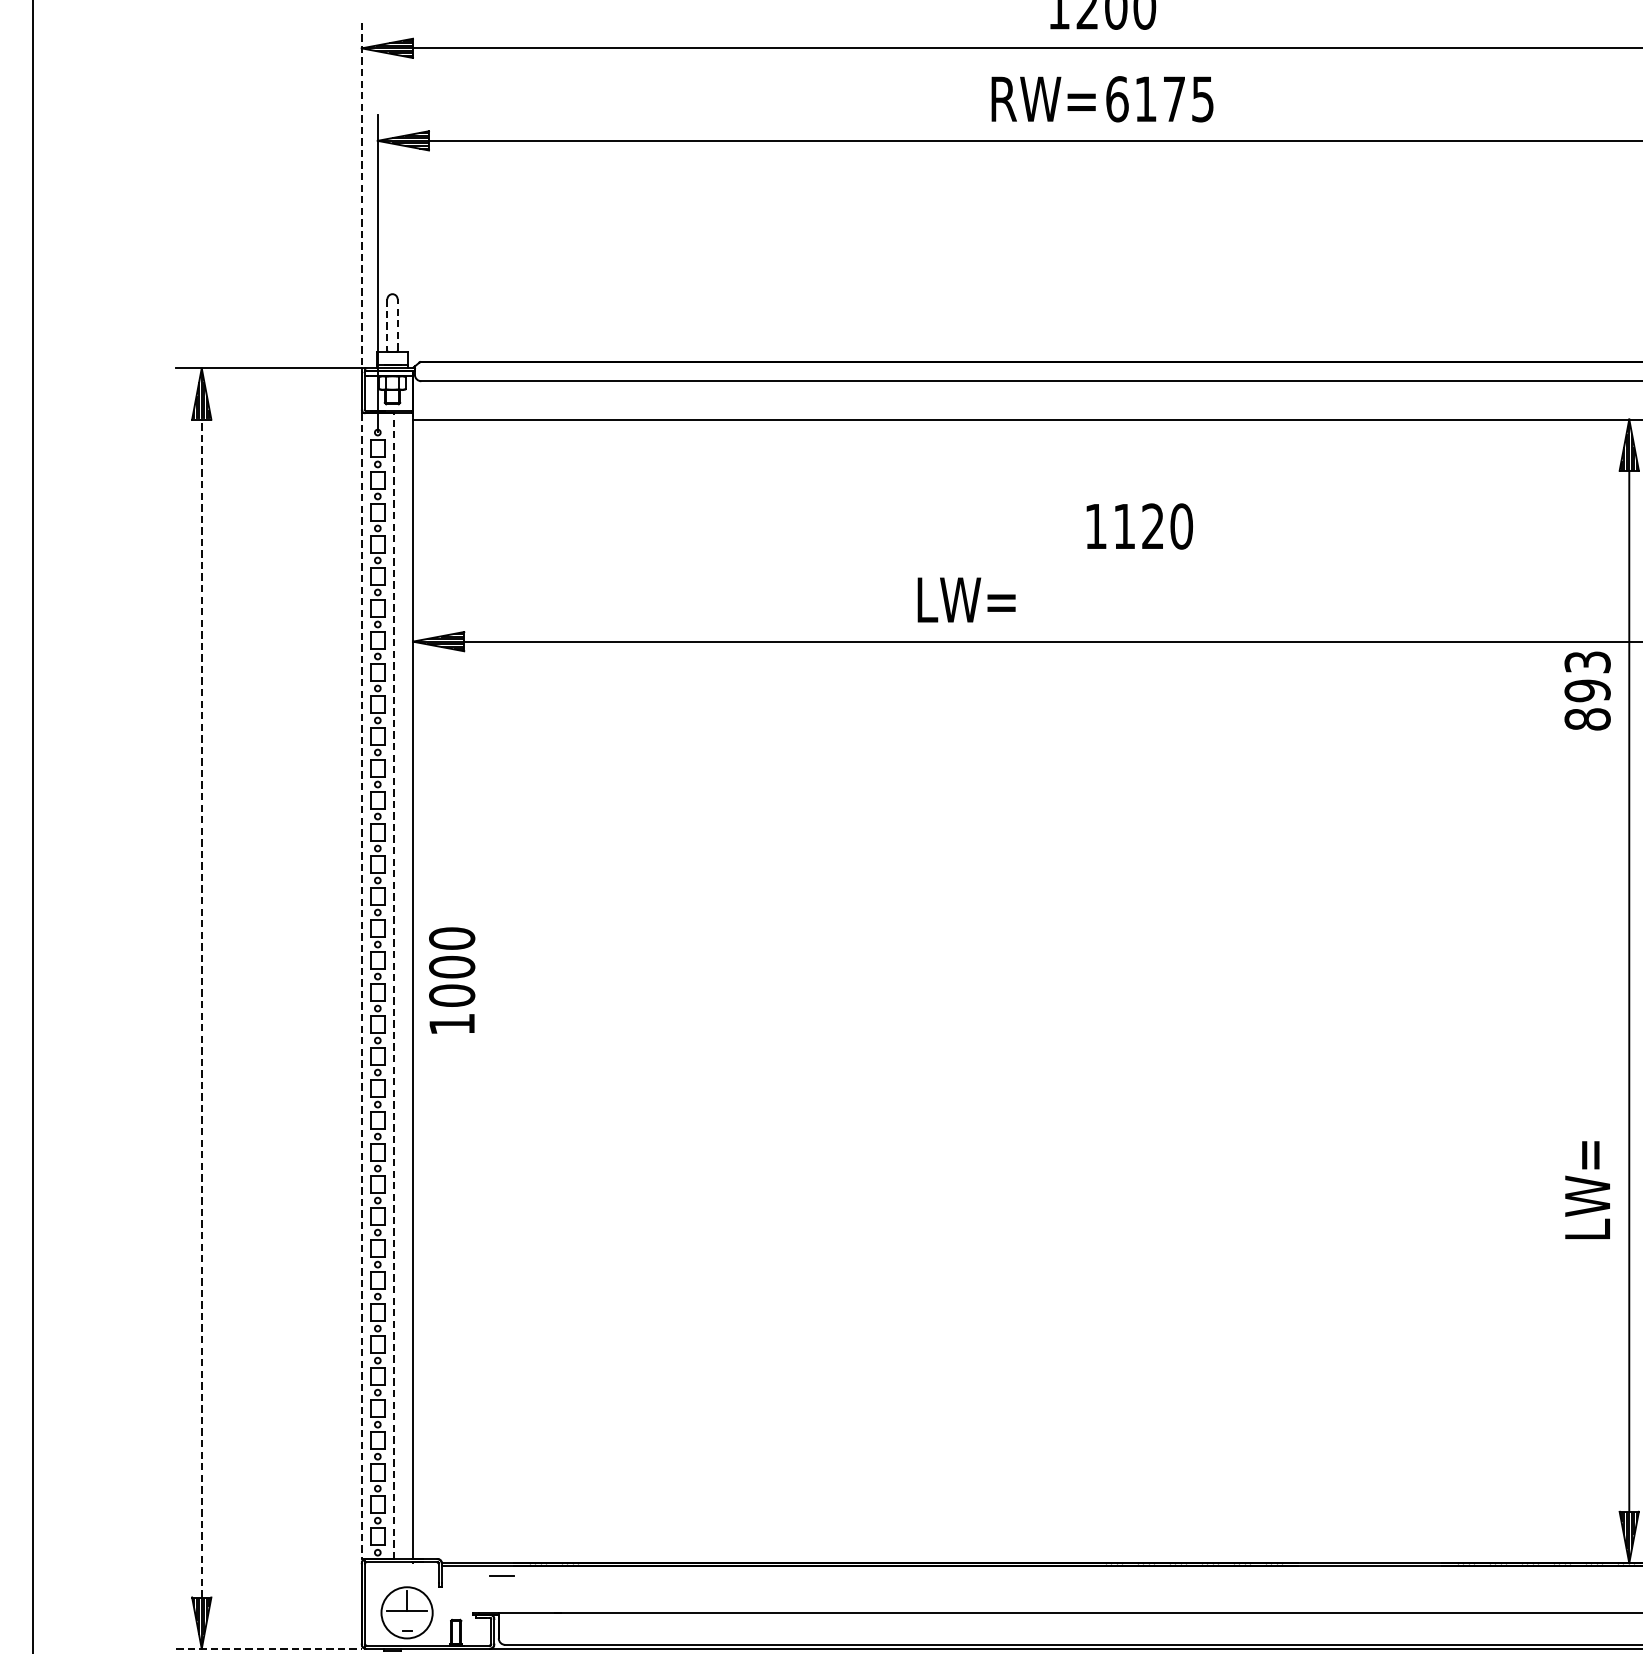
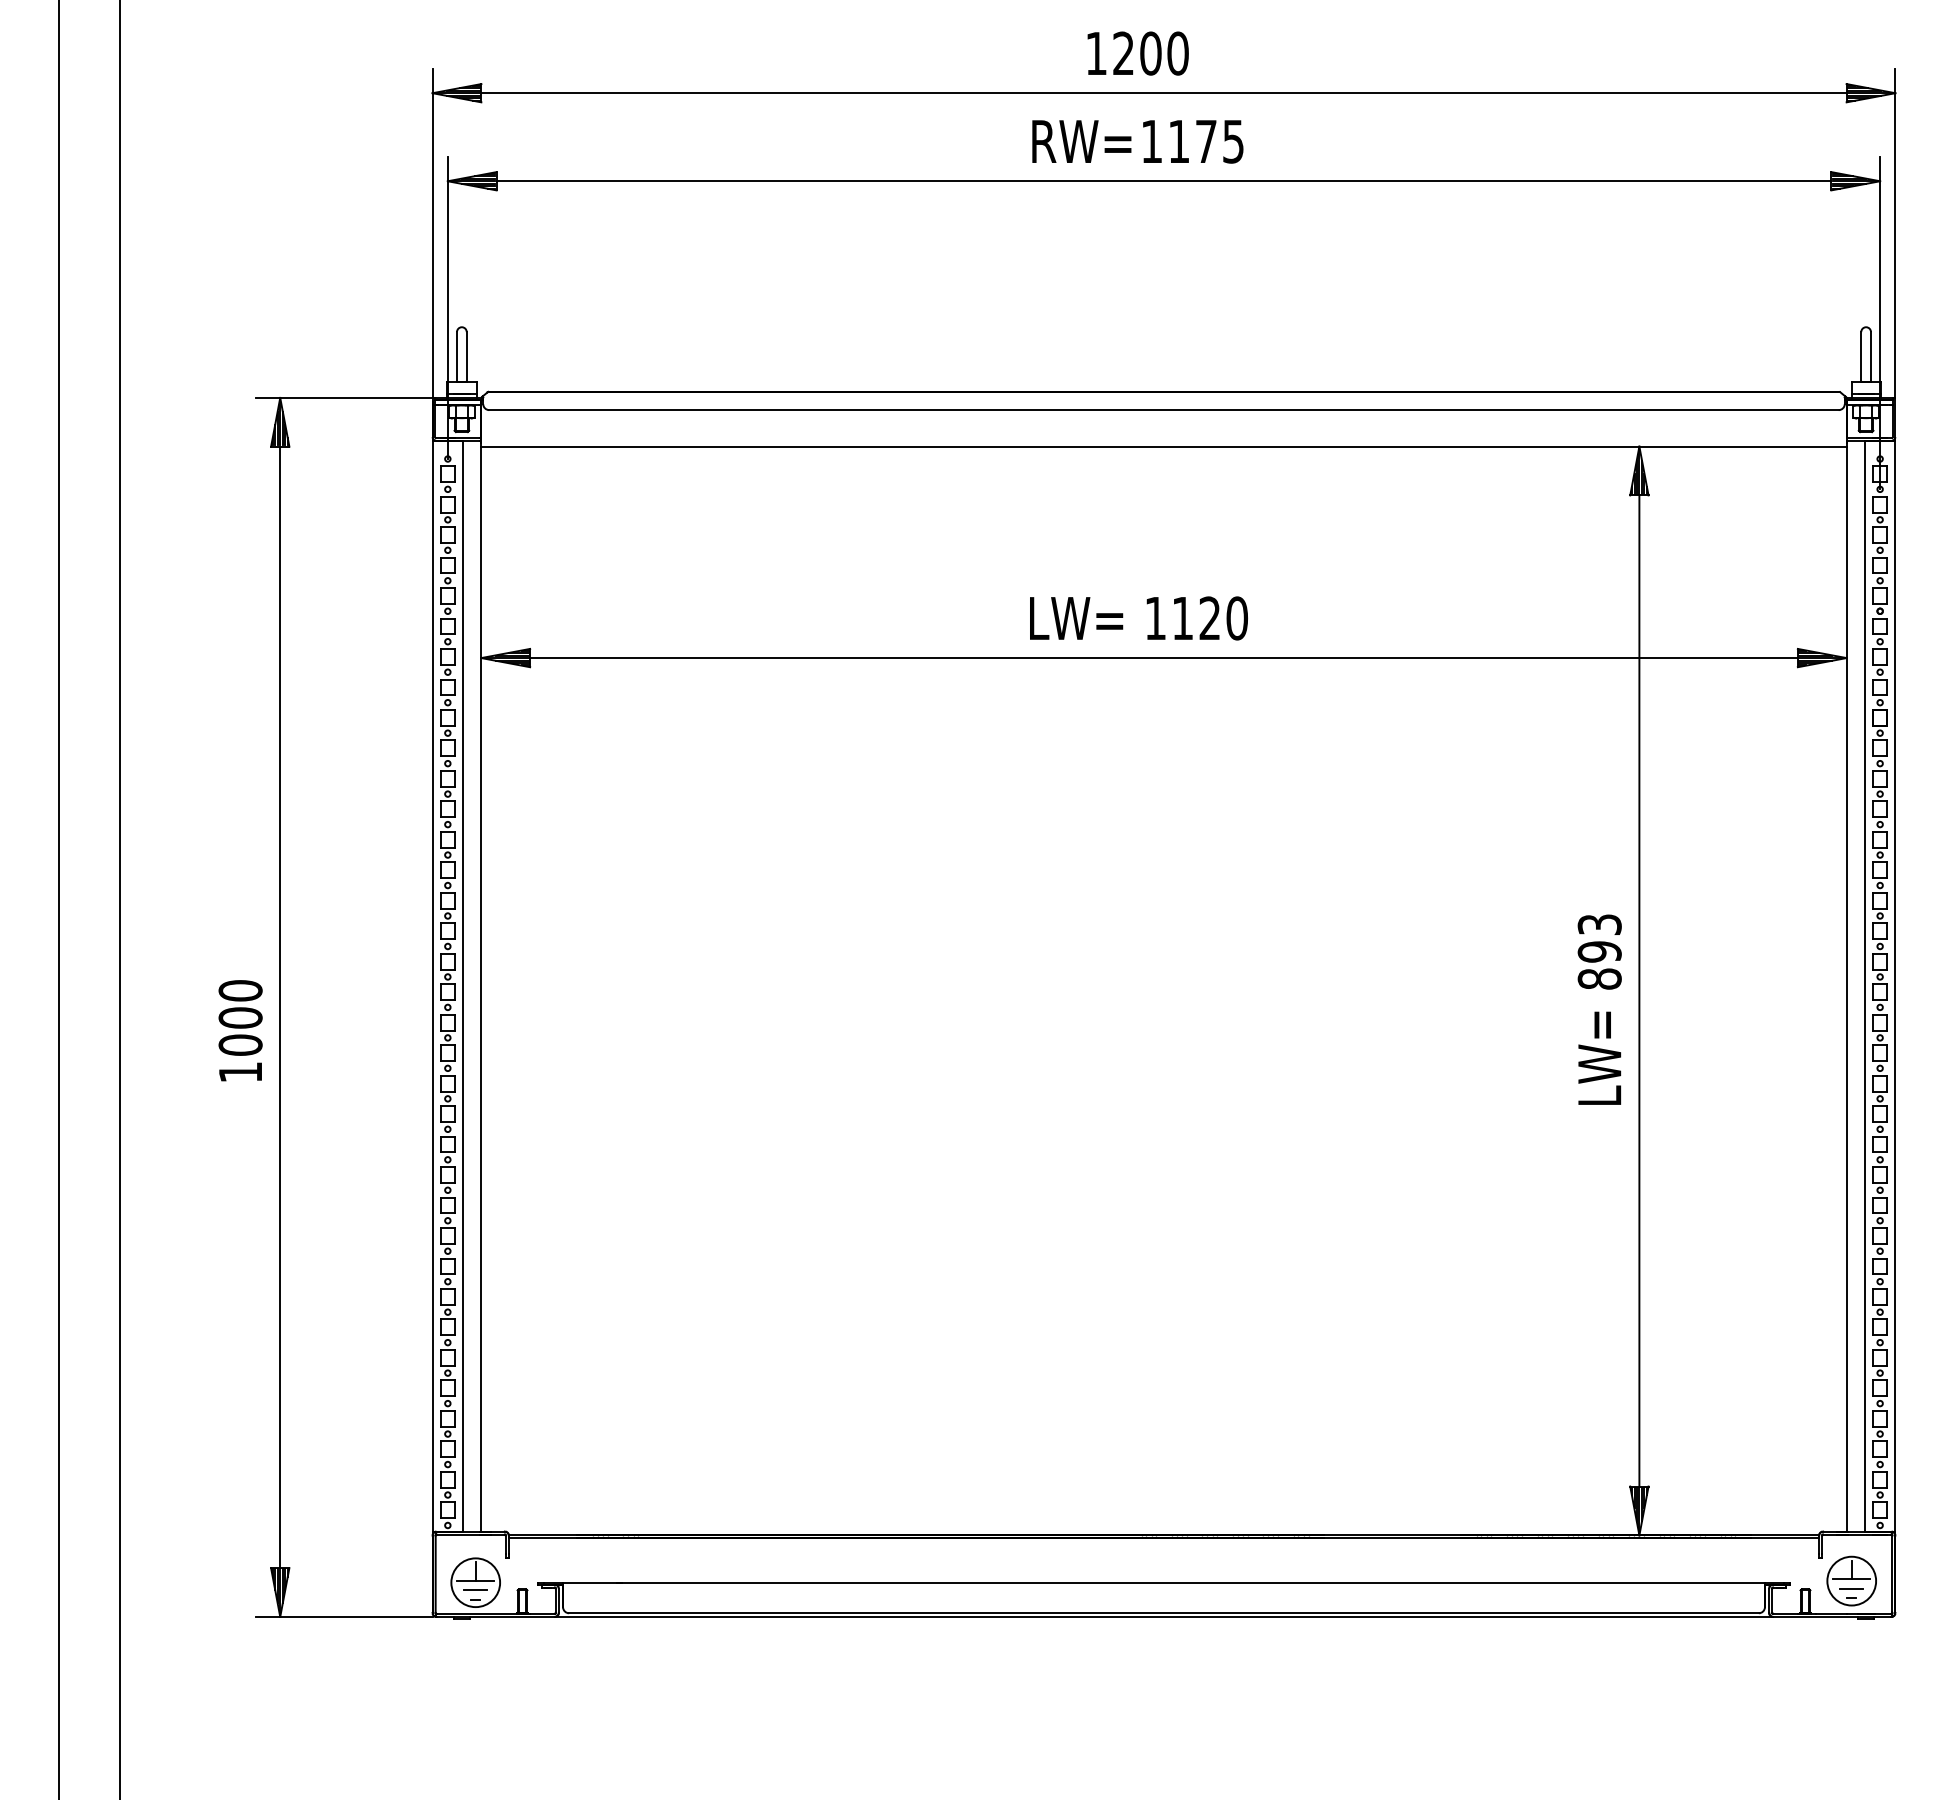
text: (1116, 99) -> (1151, 141), 6175 -> 1175
line: (361, 195) -> (432, 233), dashed -> solid
line: (397, 324) -> (466, 356), dashed -> solid
line: (387, 325) -> (457, 357), dashed -> solid
text: (1138, 526) -> (1196, 618), moved
text: (966, 600) -> (1076, 618), moved
text: (1587, 690) -> (1599, 951), moved
text: (452, 980) -> (240, 1030), moved
line: (394, 985) -> (463, 985), dashed -> solid
line: (361, 986) -> (432, 986), dashed -> solid
line: (202, 1008) -> (280, 1007), dashed -> solid
text: (1587, 1189) -> (1599, 1057), moved
line: (501, 1574) -> (475, 1589), moved
line: (269, 1648) -> (344, 1616), dashed -> solid

